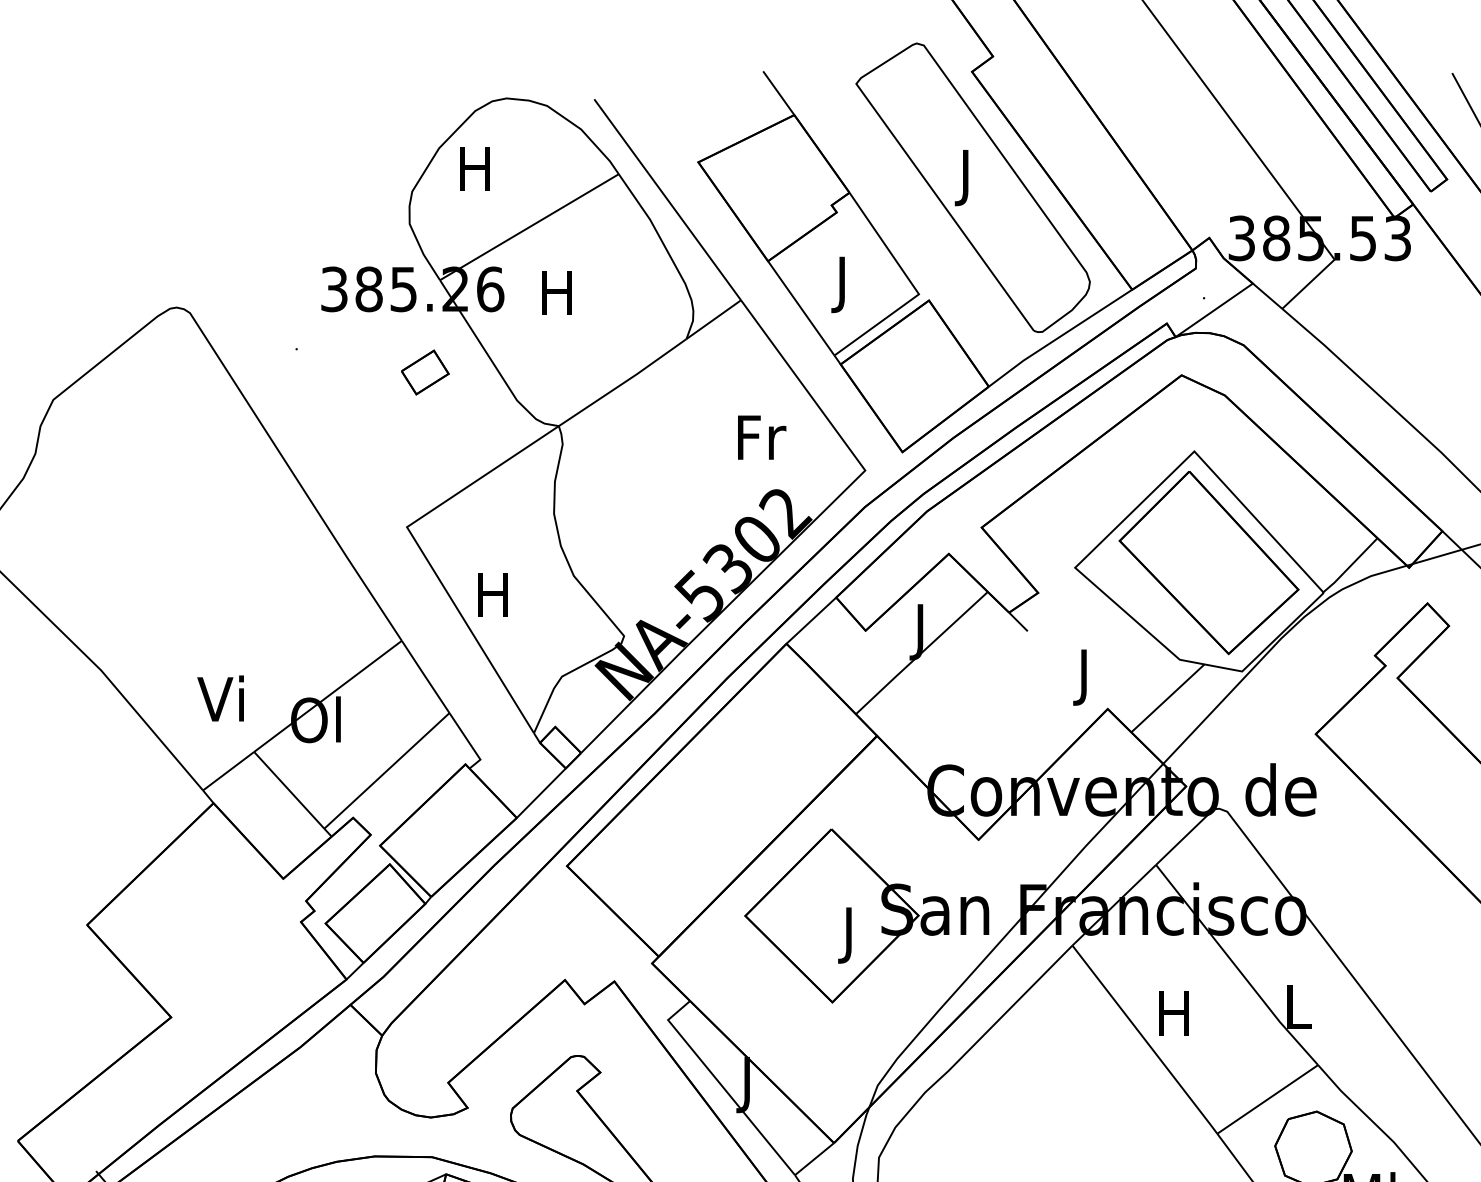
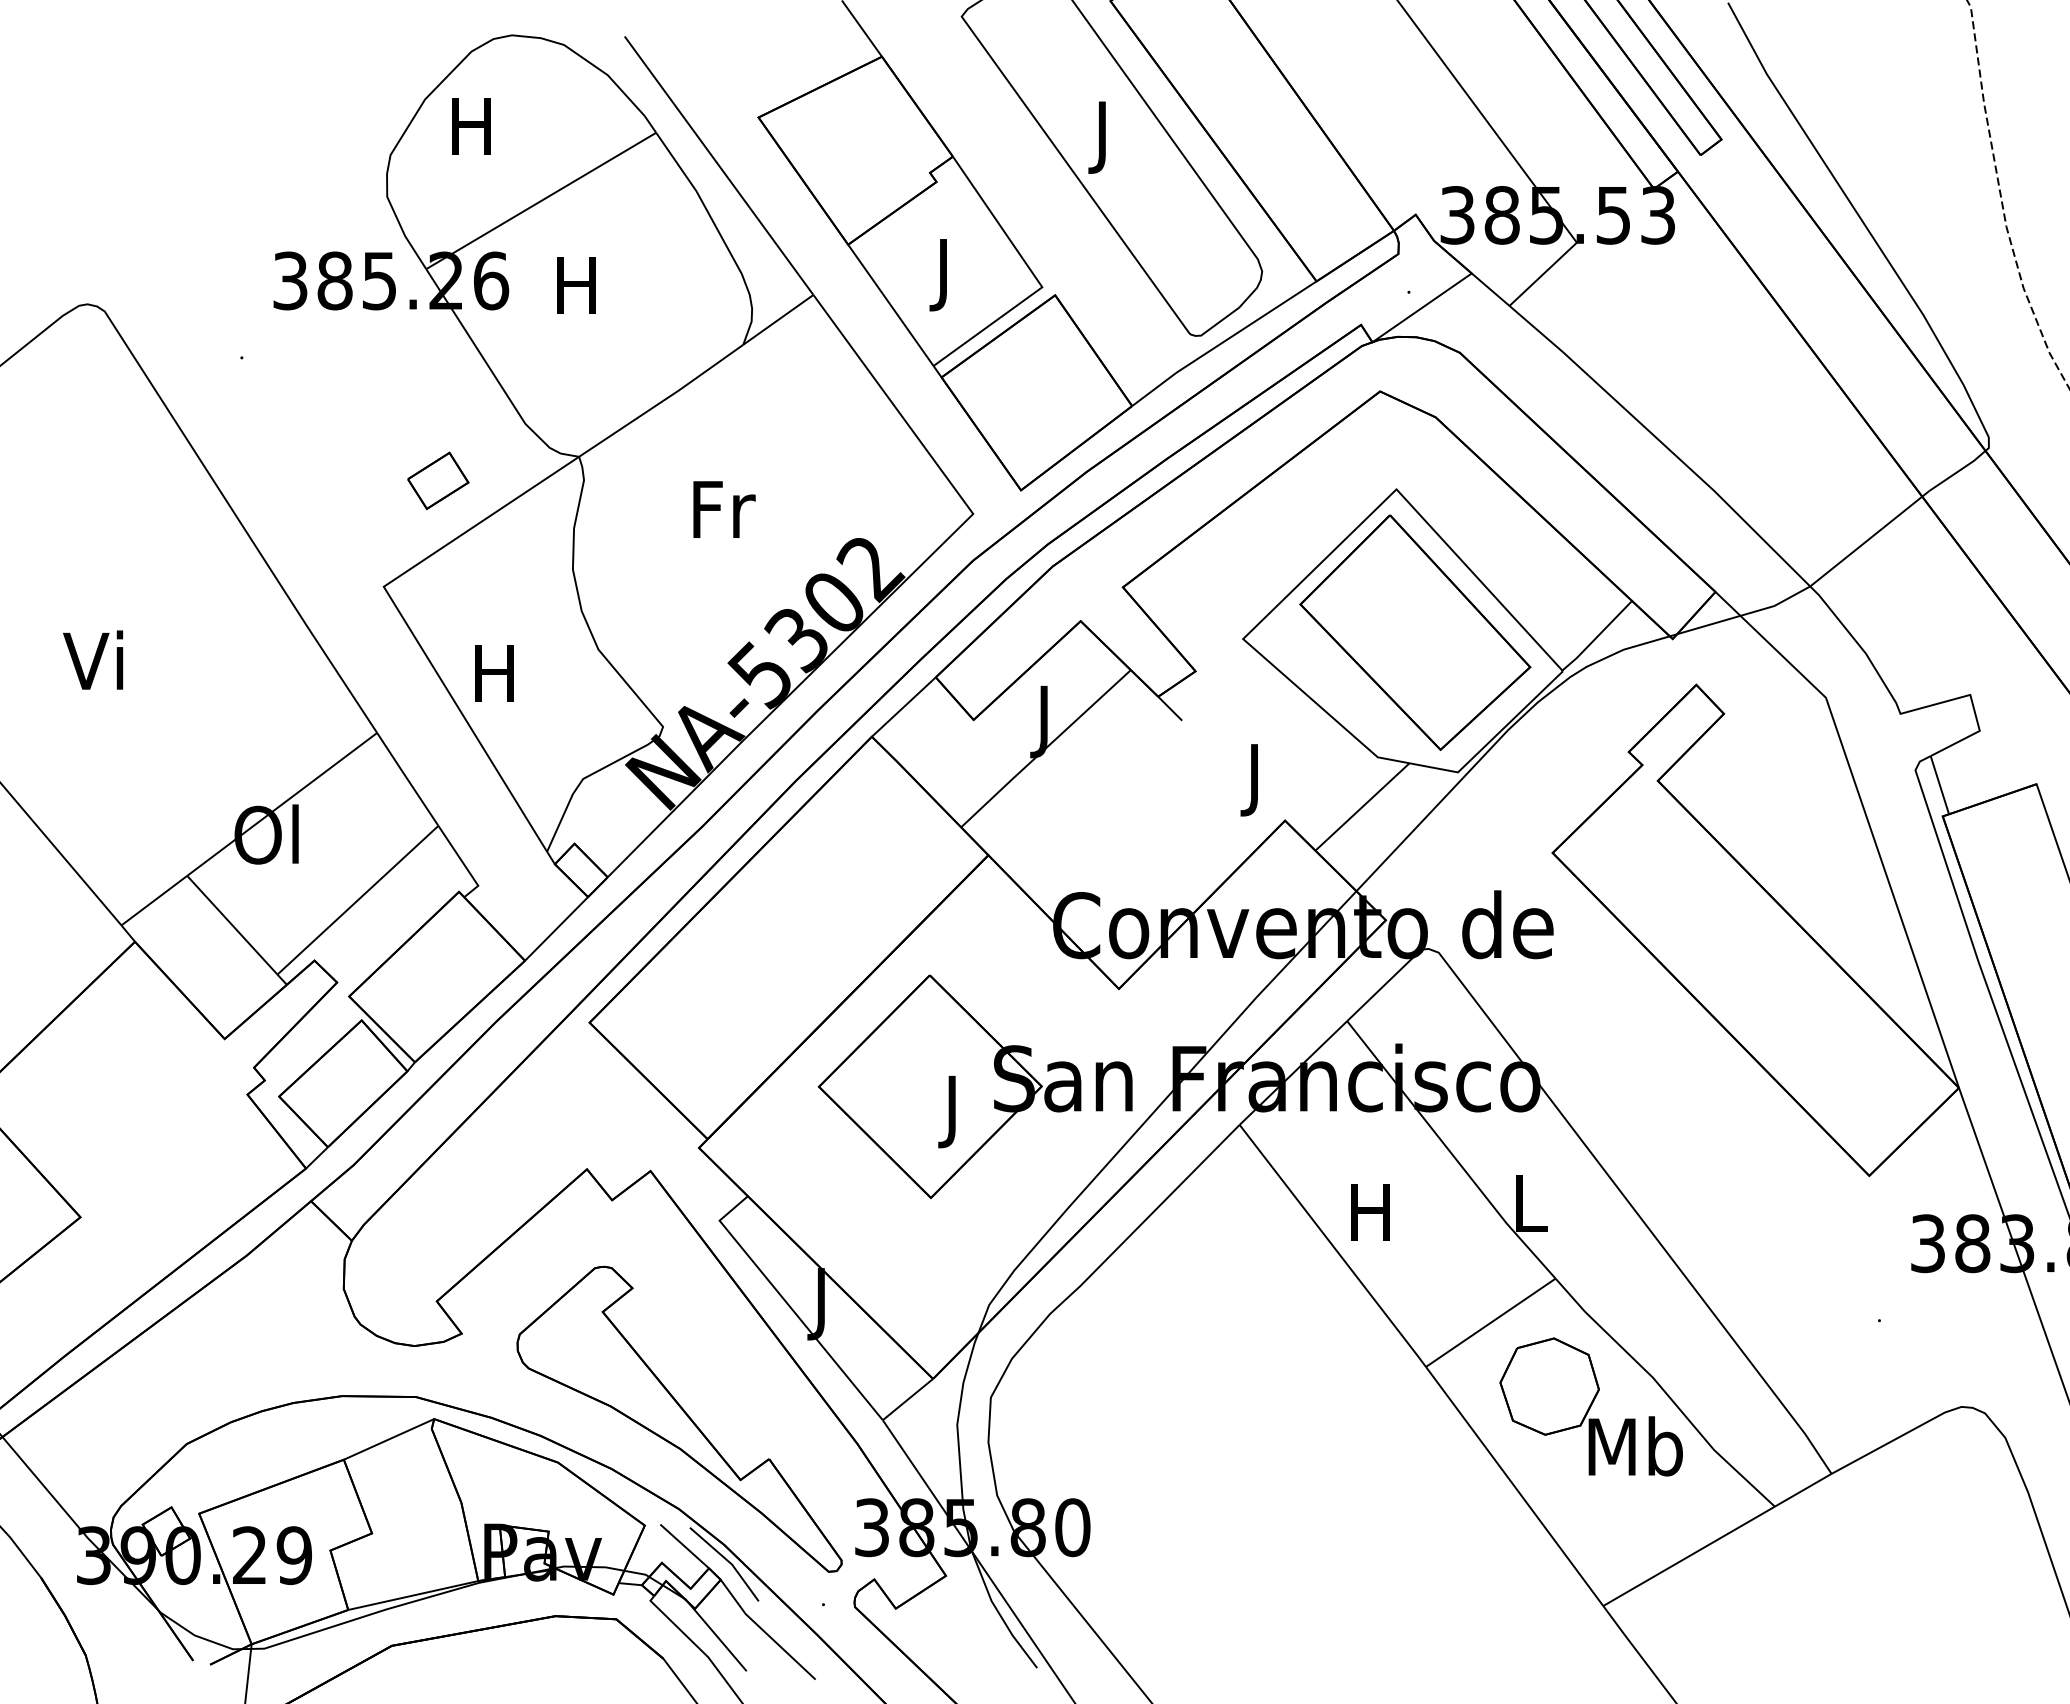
part: (425, 372) -> (438, 480), moved
text: (762, 437) -> (724, 509), moved
text: (220, 698) -> (93, 659), moved

